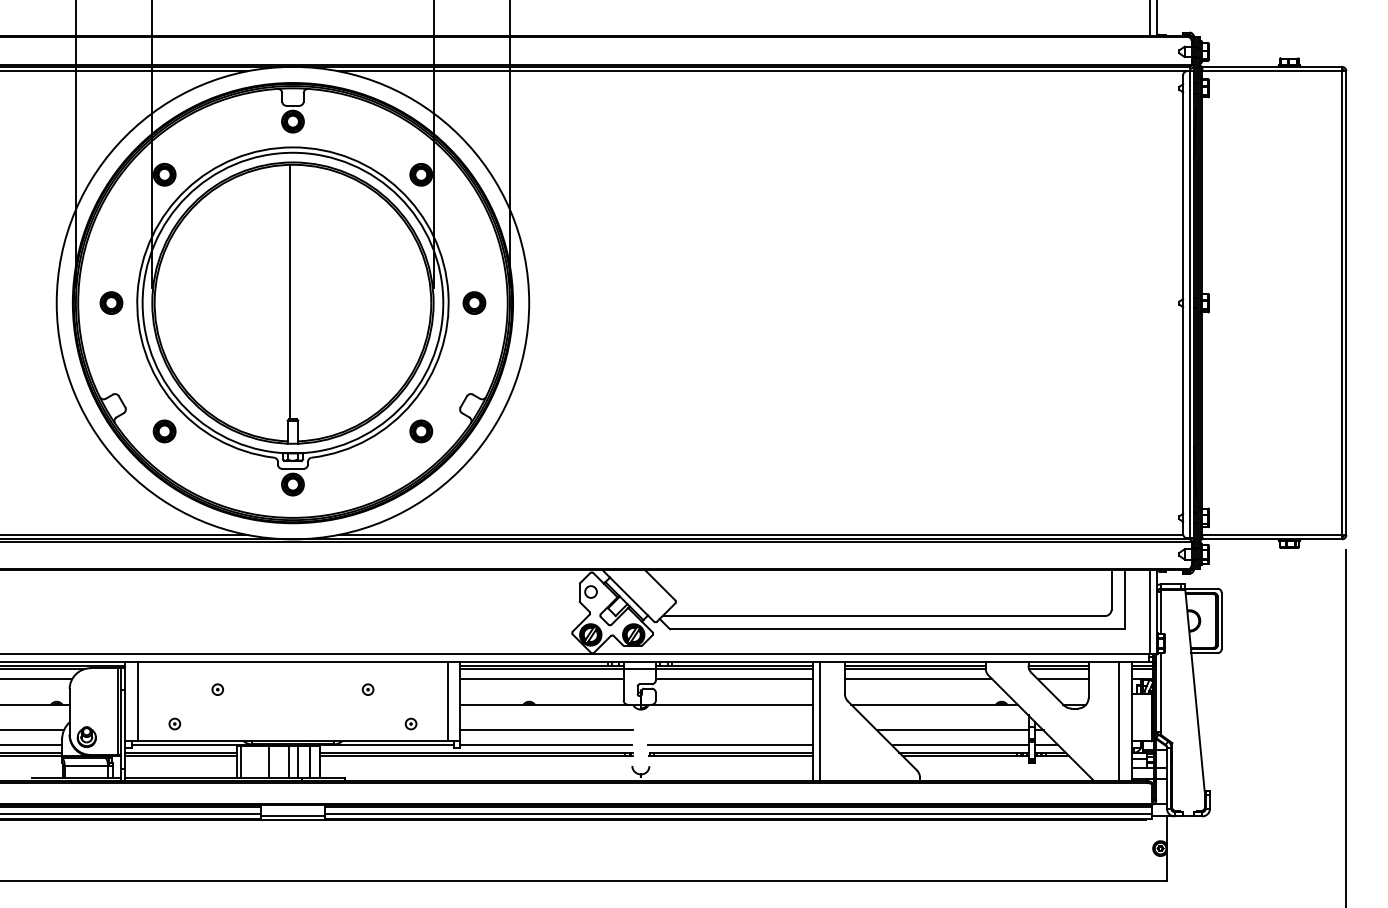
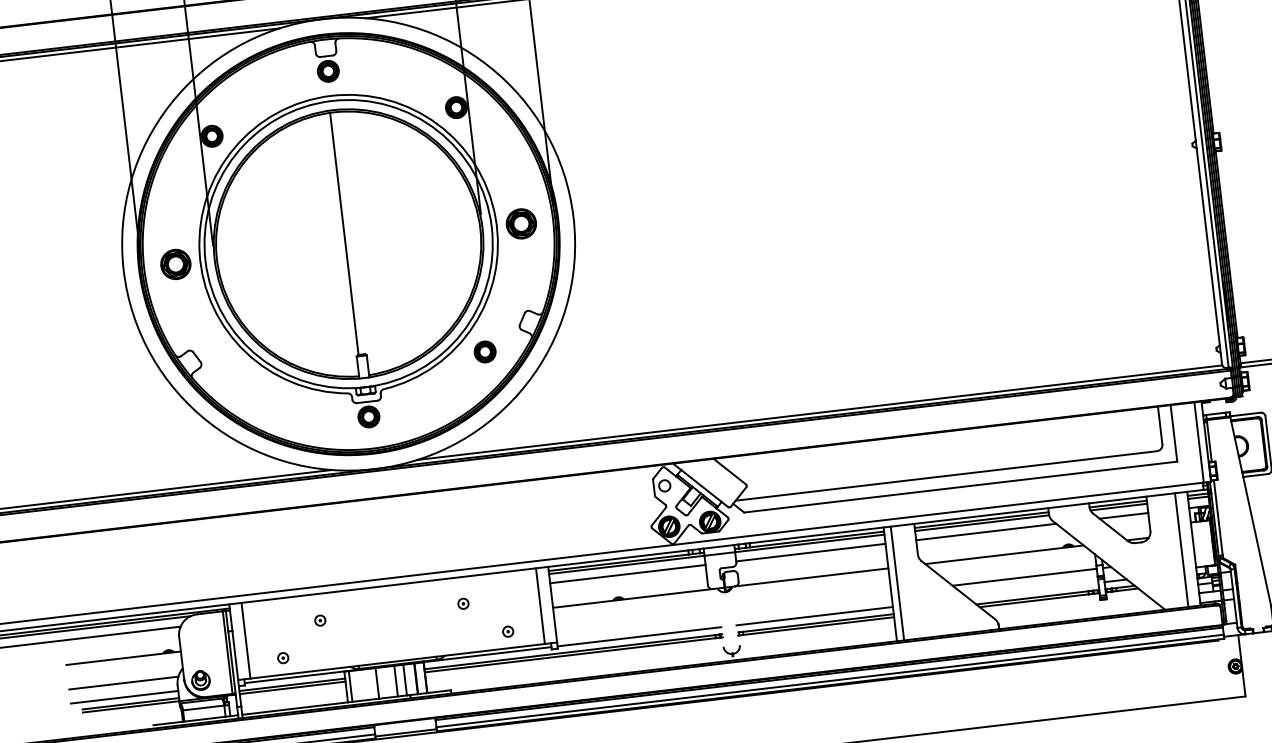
part: (111, 302) -> (175, 263), size x1.4
part: (474, 302) -> (521, 223), size x1.4
part: (164, 431) -> (240, 380), removed
line: (546, 730) -> (637, 622), removed
line: (959, 745) -> (1032, 590), removed

